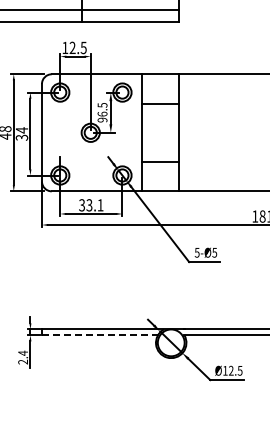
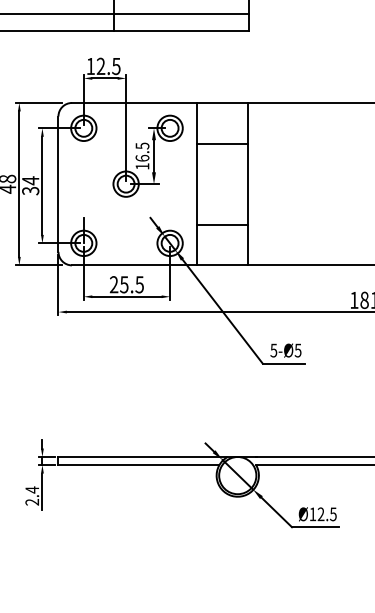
text: (102, 119) -> (142, 165), 96.5 -> 16.5
text: (91, 205) -> (127, 284), 33.1 -> 25.5
line: (100, 335) -> (139, 465), dashed -> solid

